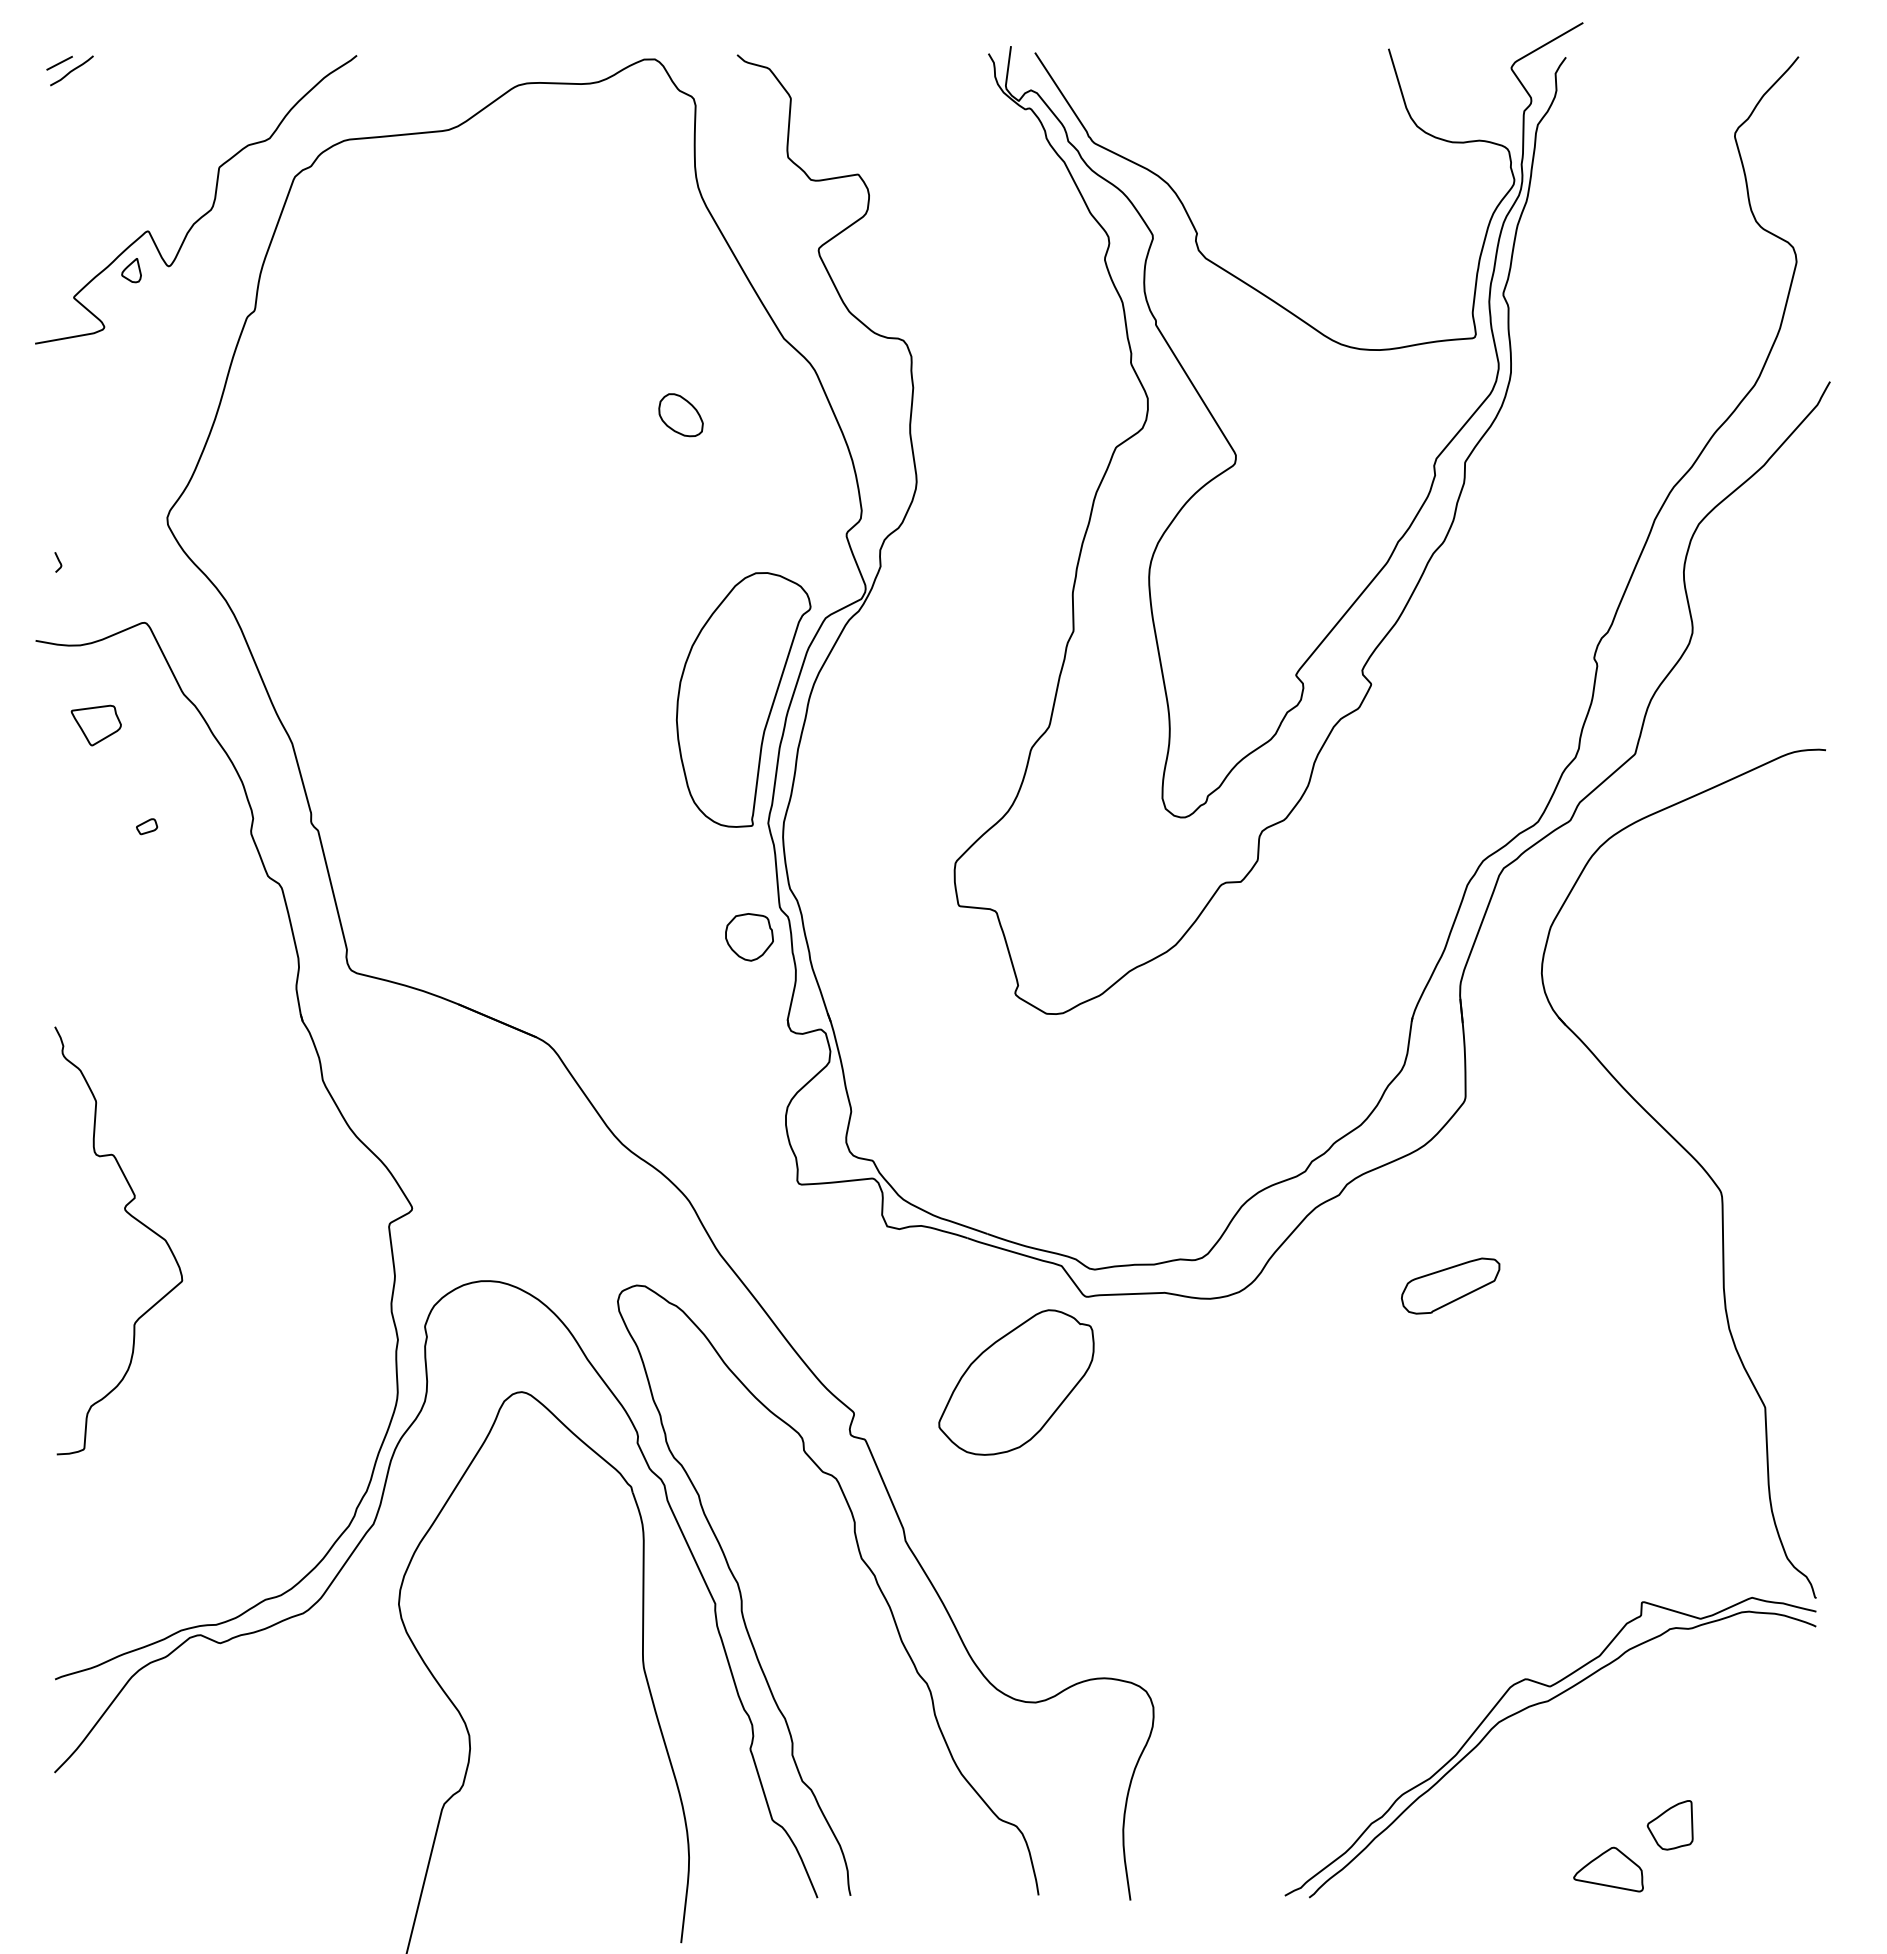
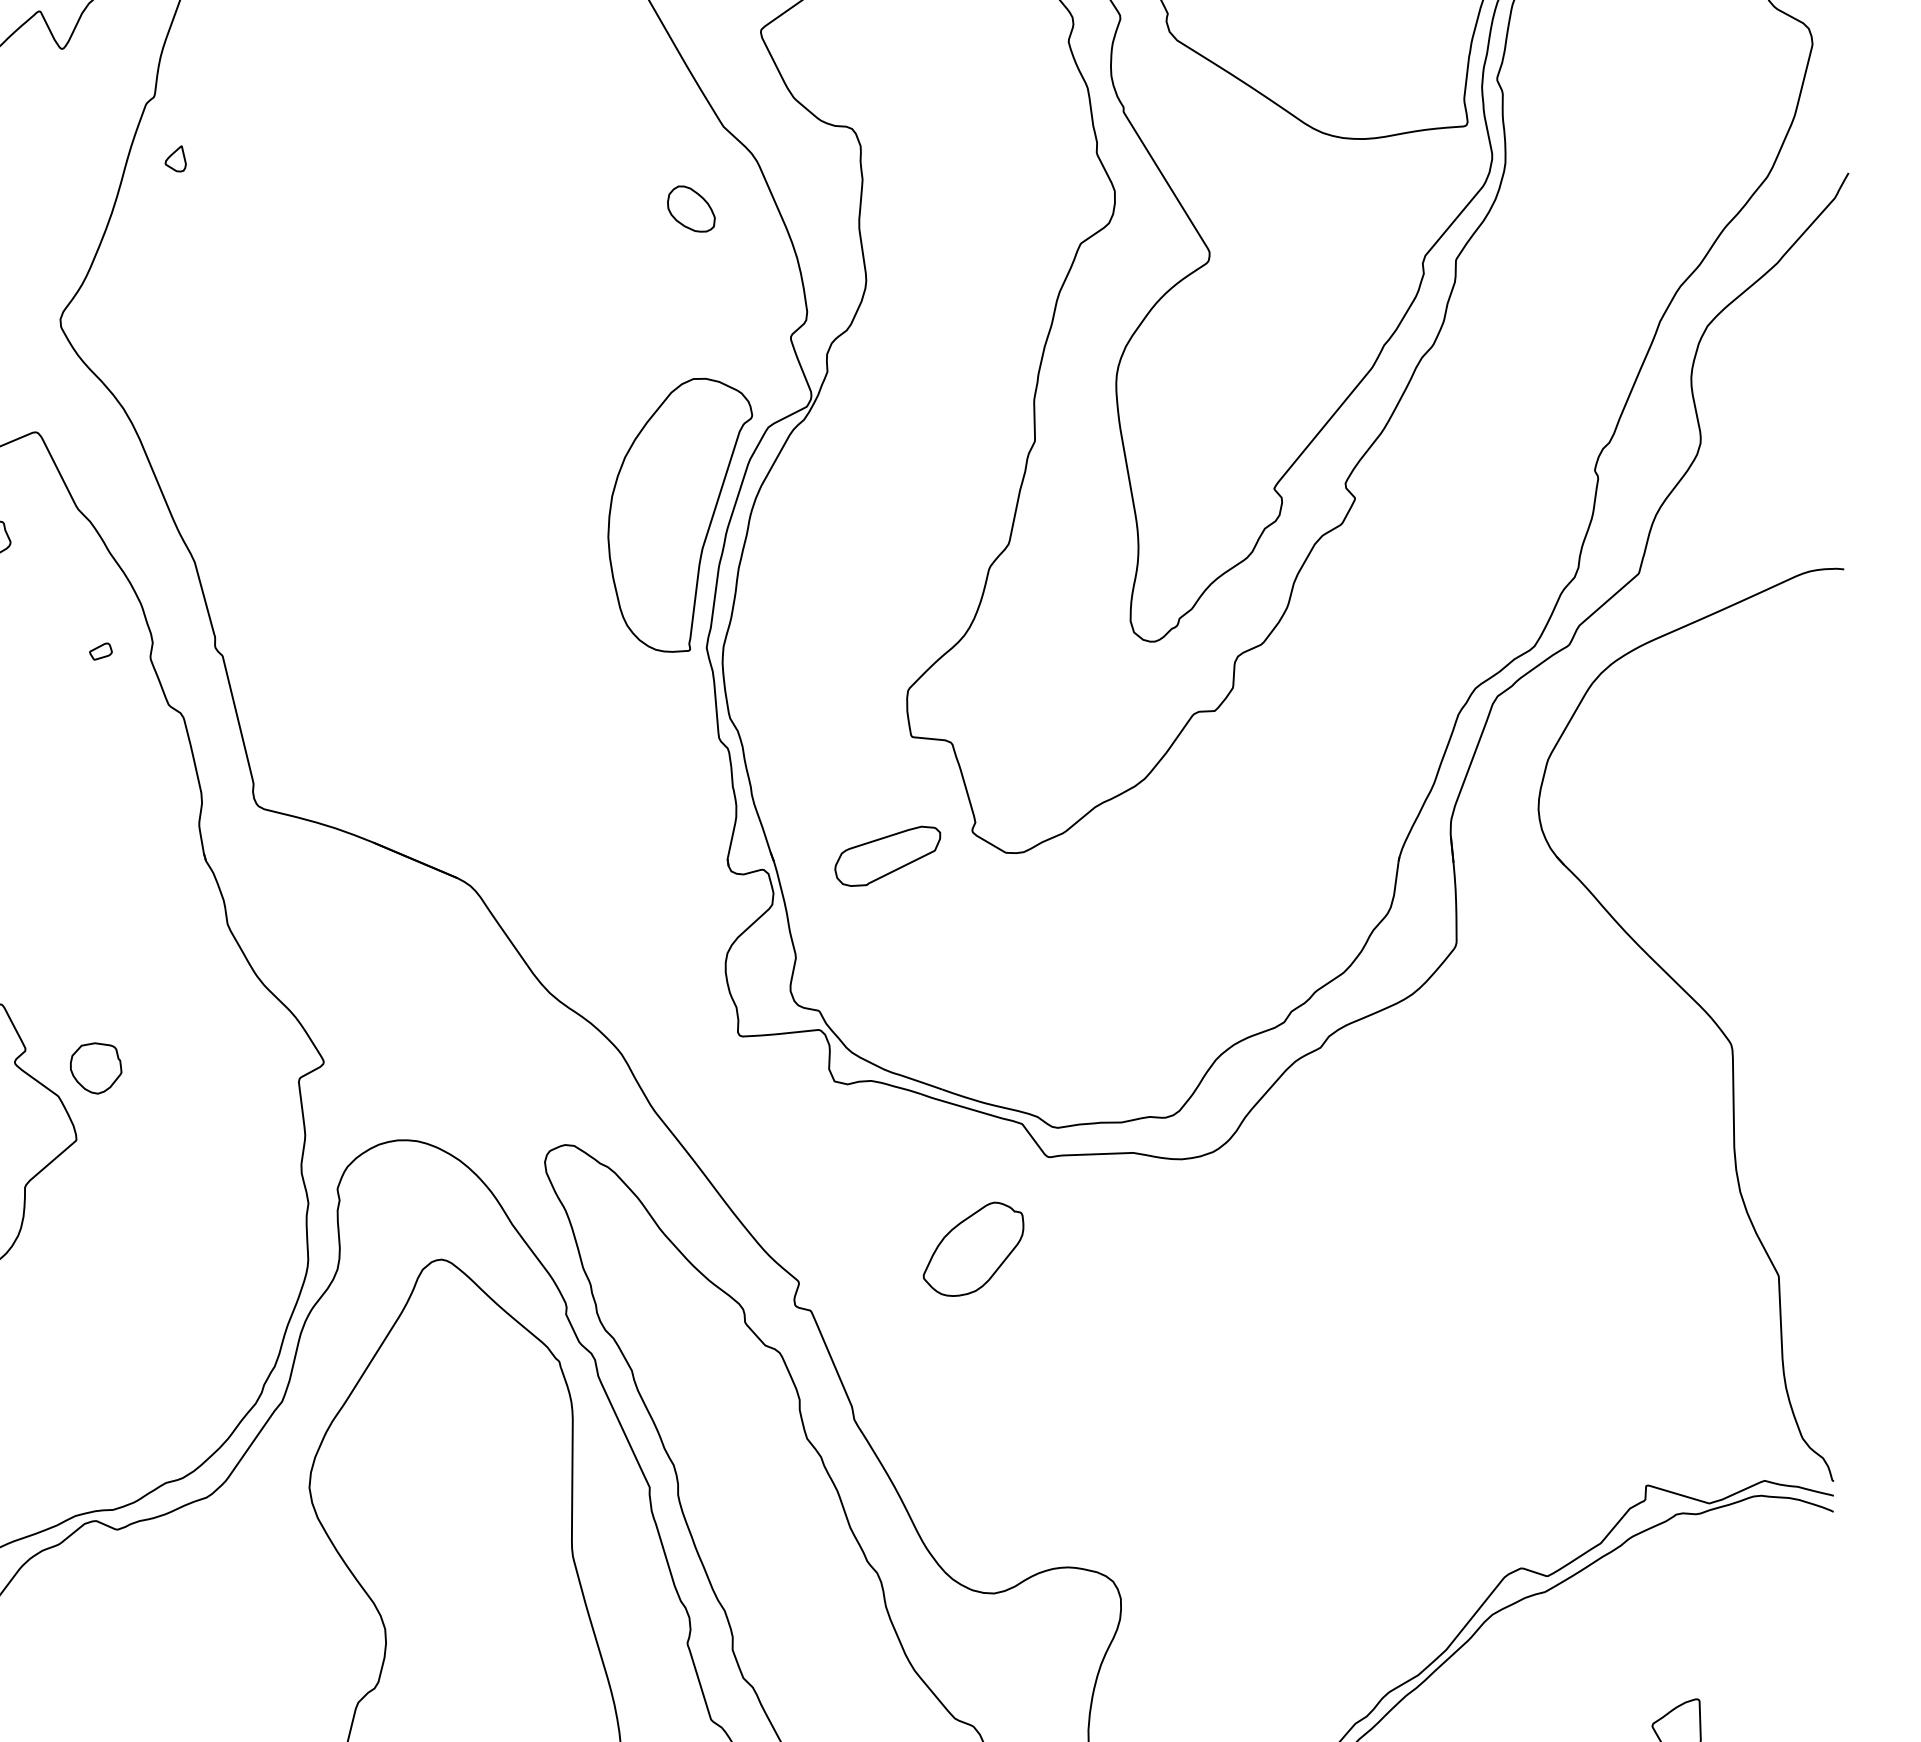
part: (131, 270) -> (175, 158), moved
part: (680, 415) -> (690, 209), moved
part: (147, 826) -> (101, 651), moved
part: (749, 937) -> (96, 1068), moved
part: (1450, 1285) -> (887, 855), moved
part: (1016, 1382) -> (973, 1249), size x0.6

